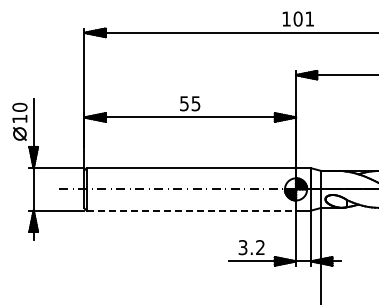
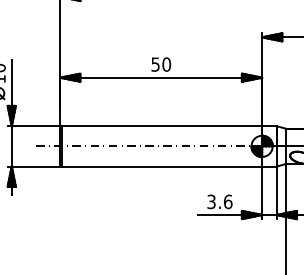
text: (195, 103) -> (166, 64), 55 -> 50
line: (191, 210) -> (162, 166), dashed -> solid
text: (260, 247) -> (228, 201), 3.2 -> 3.6

